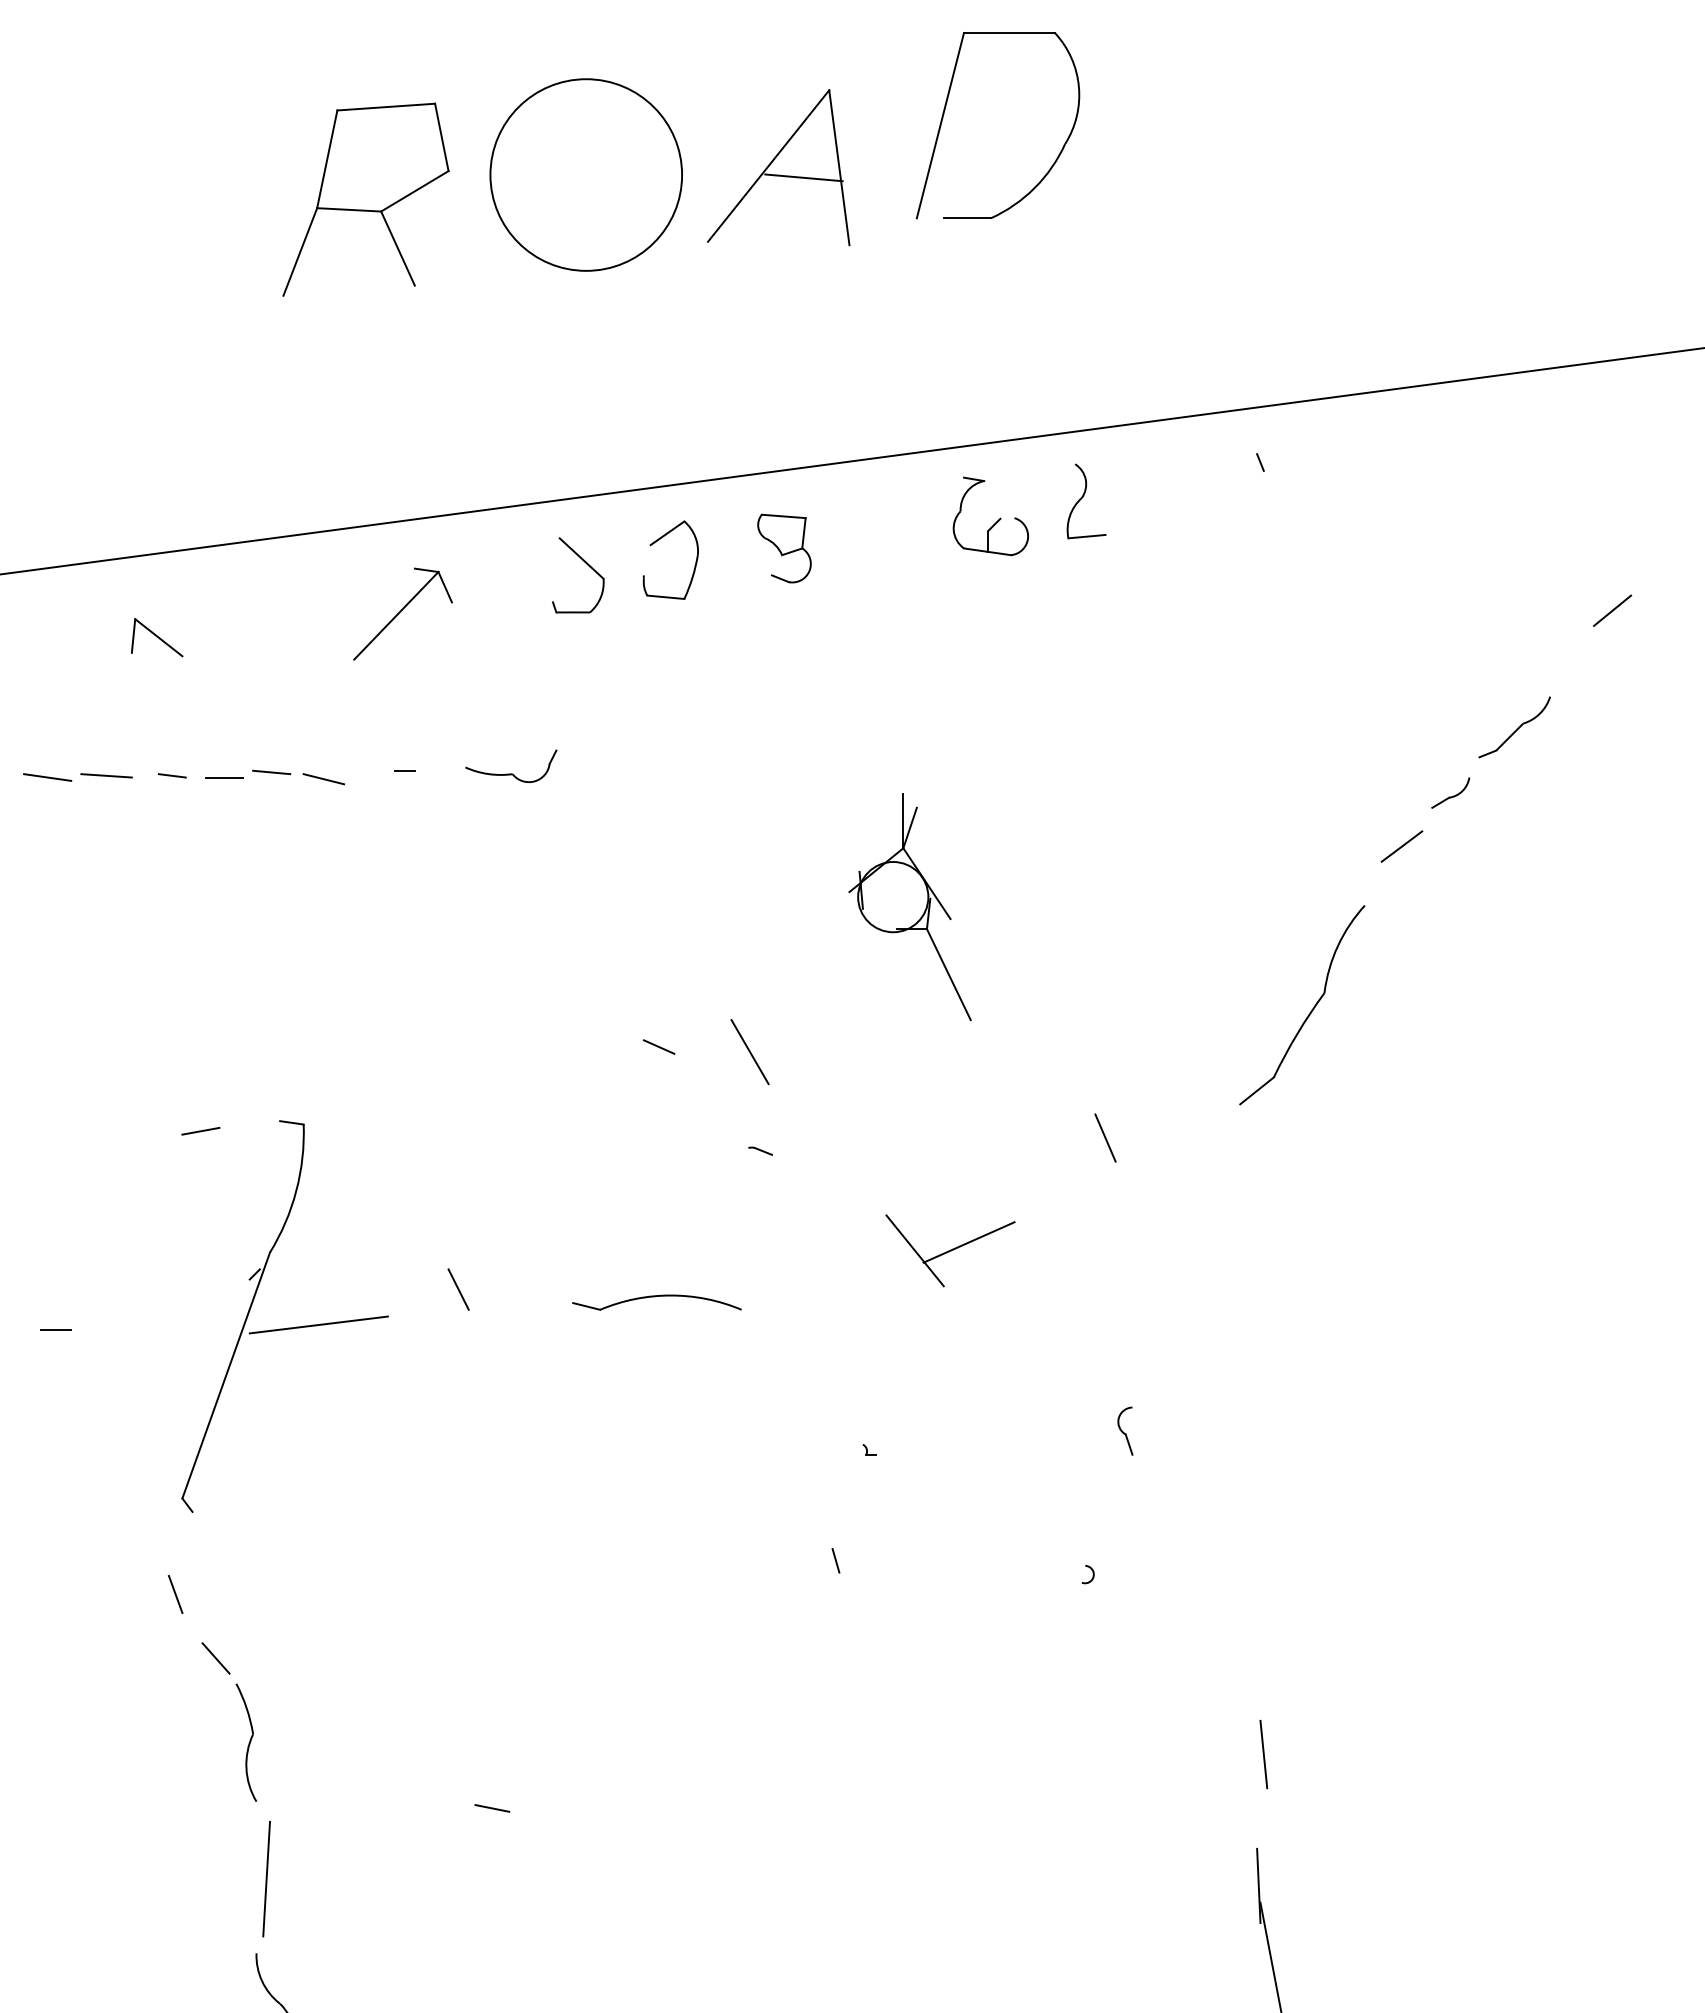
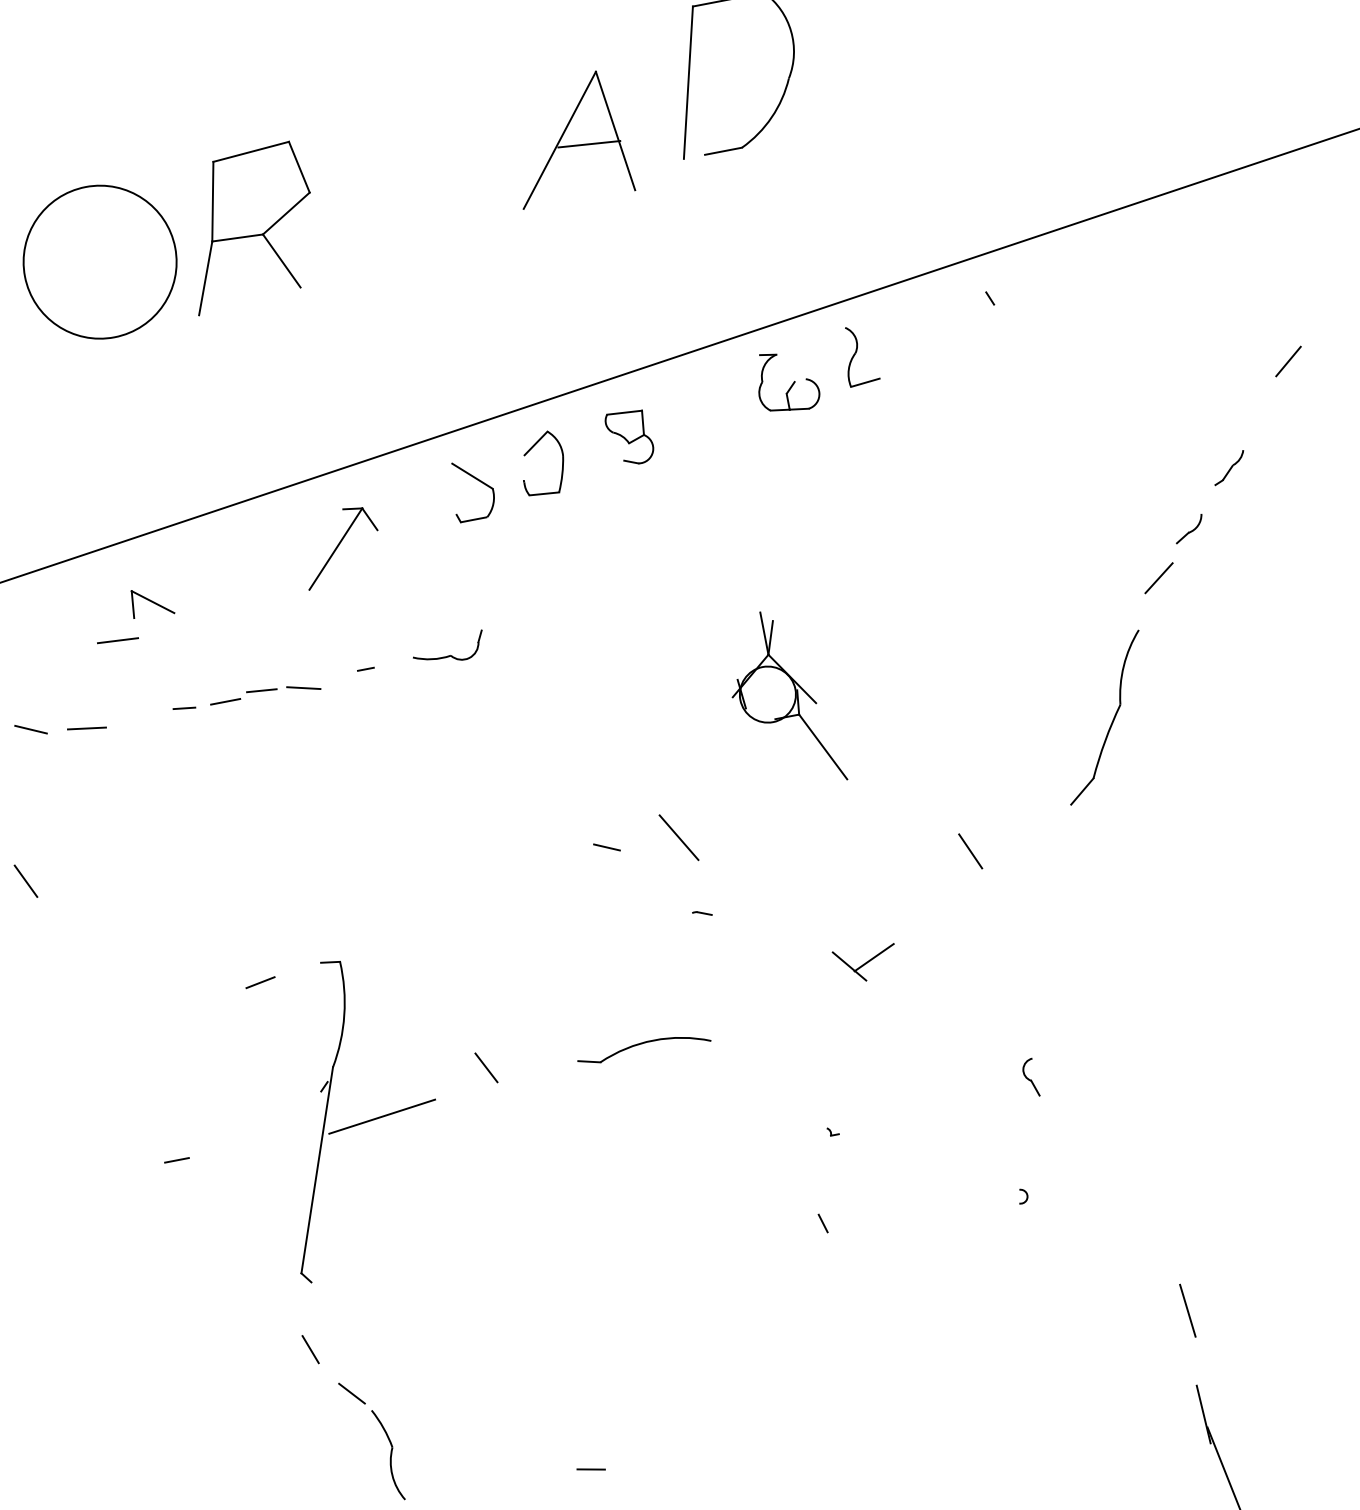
circle: (585, 174) -> (99, 261), moved
part: (1514, 727) -> (1229, 467), size x0.6
line: (106, 775) -> (117, 640), moved
part: (950, 1250) -> (866, 962), size x0.6

